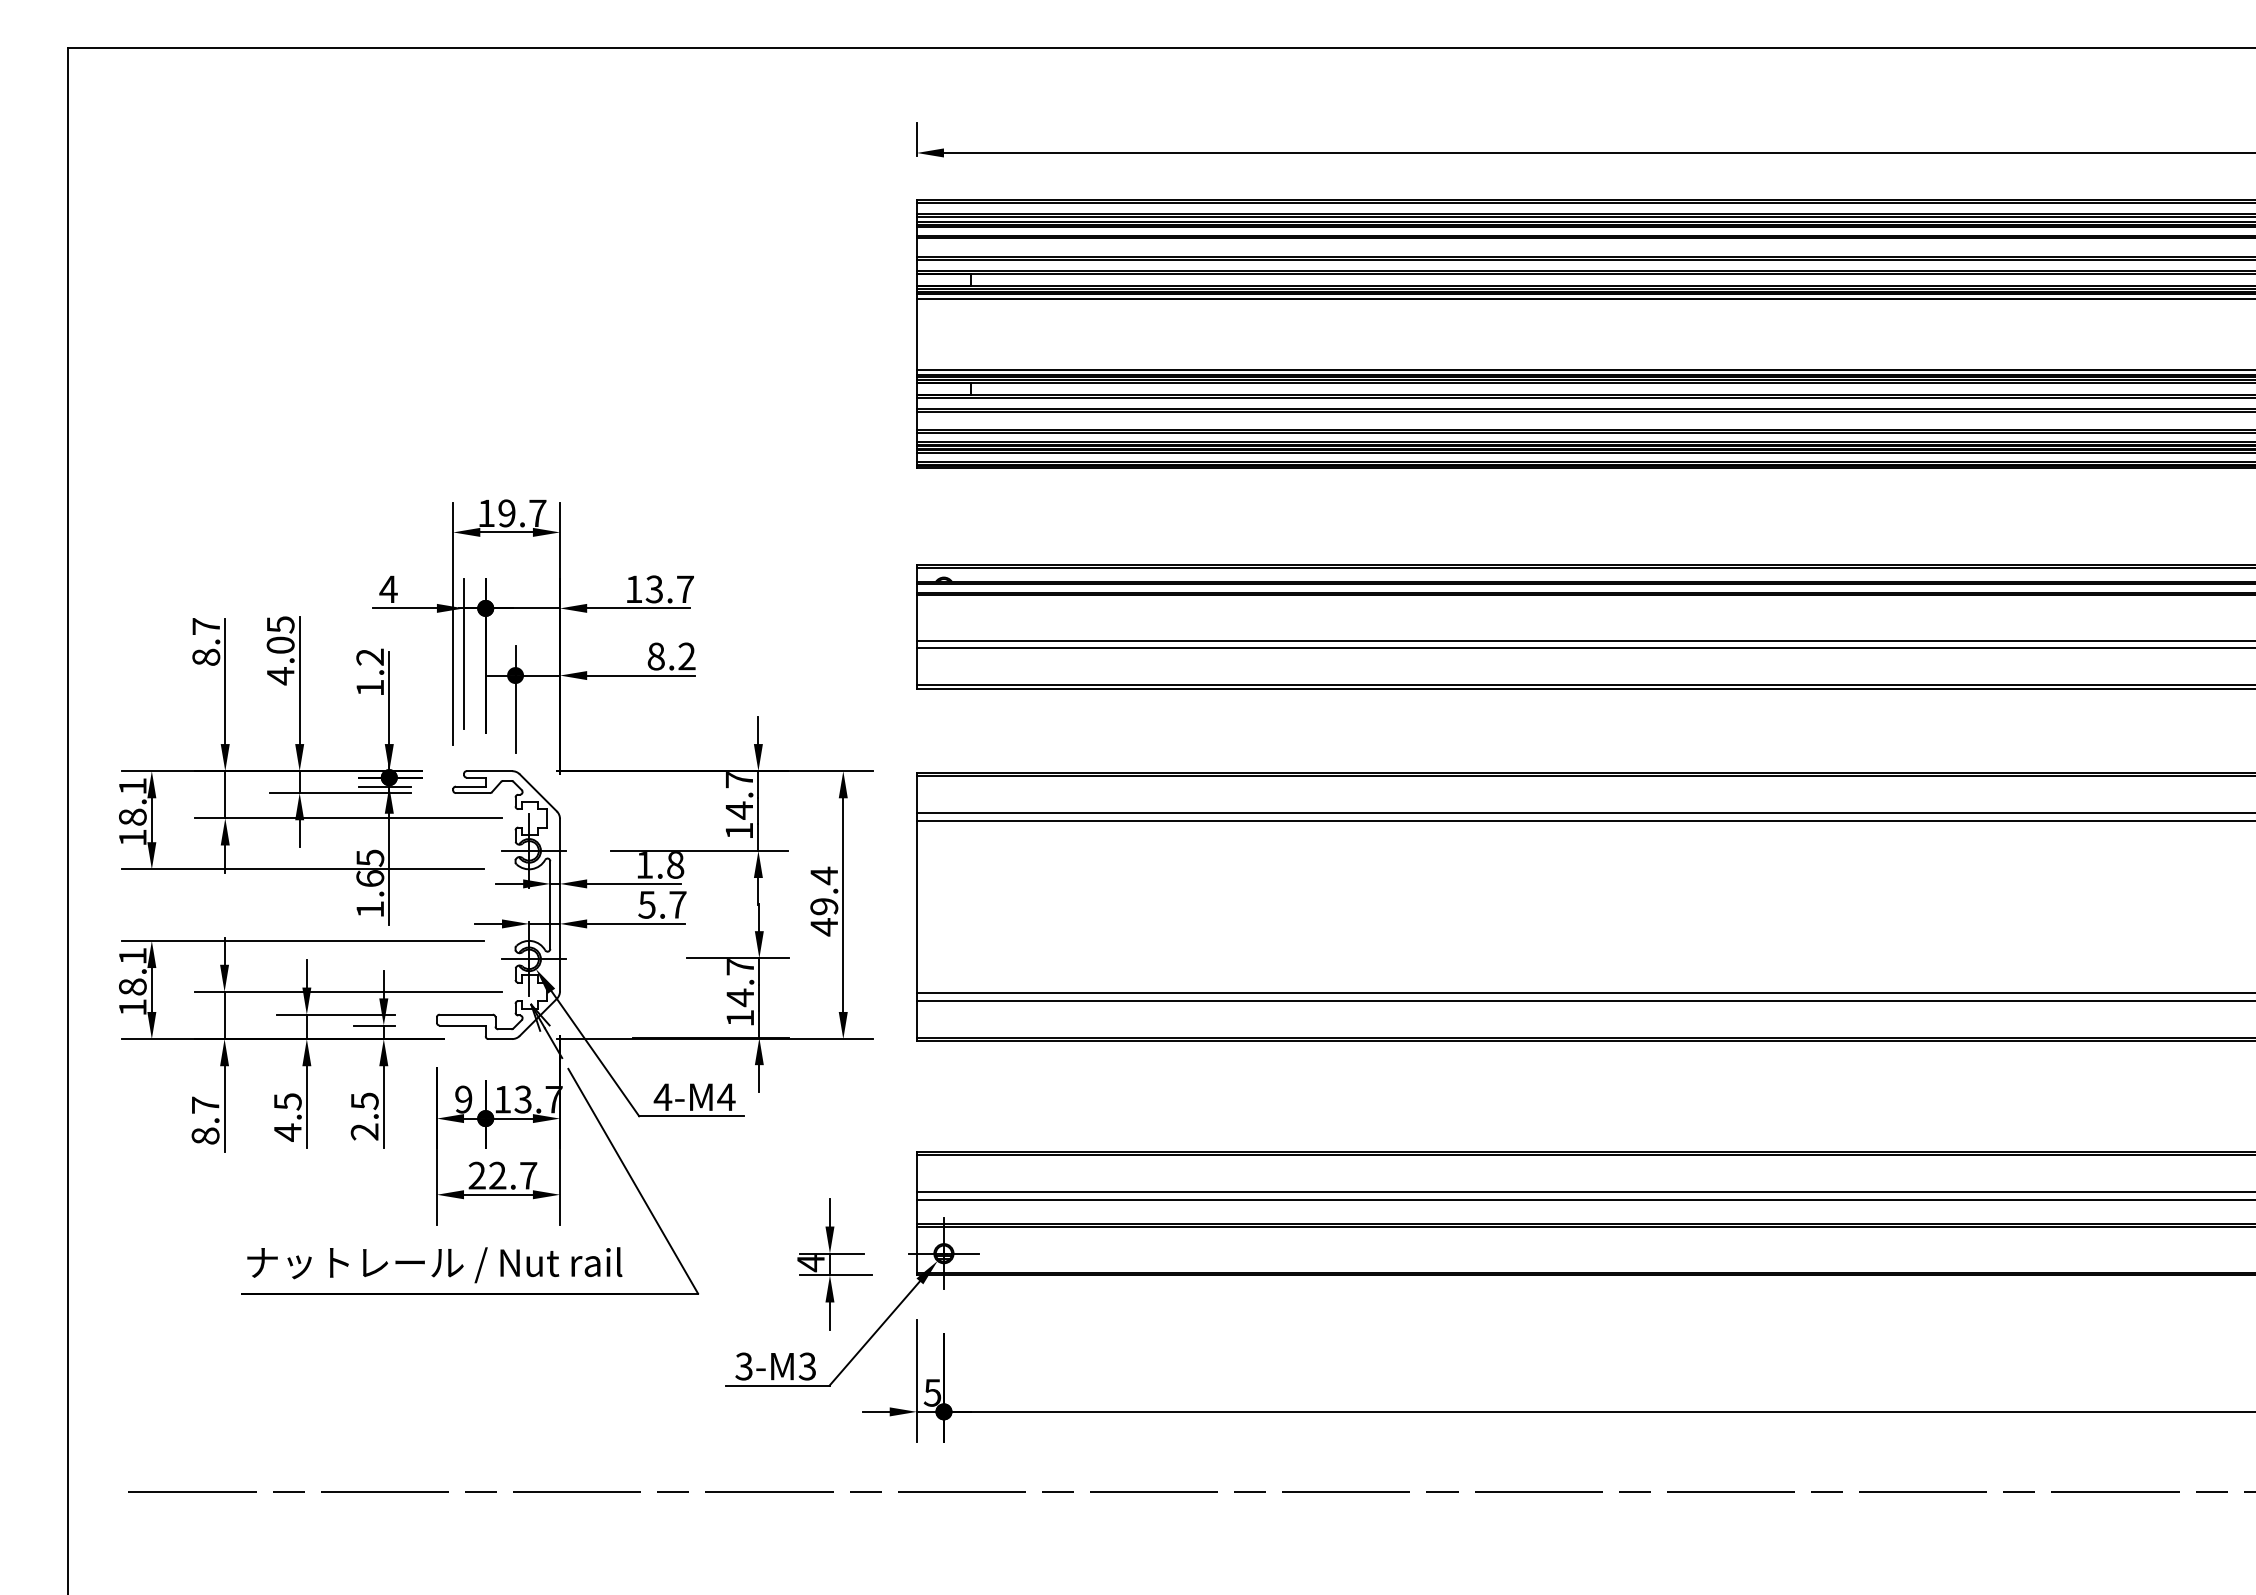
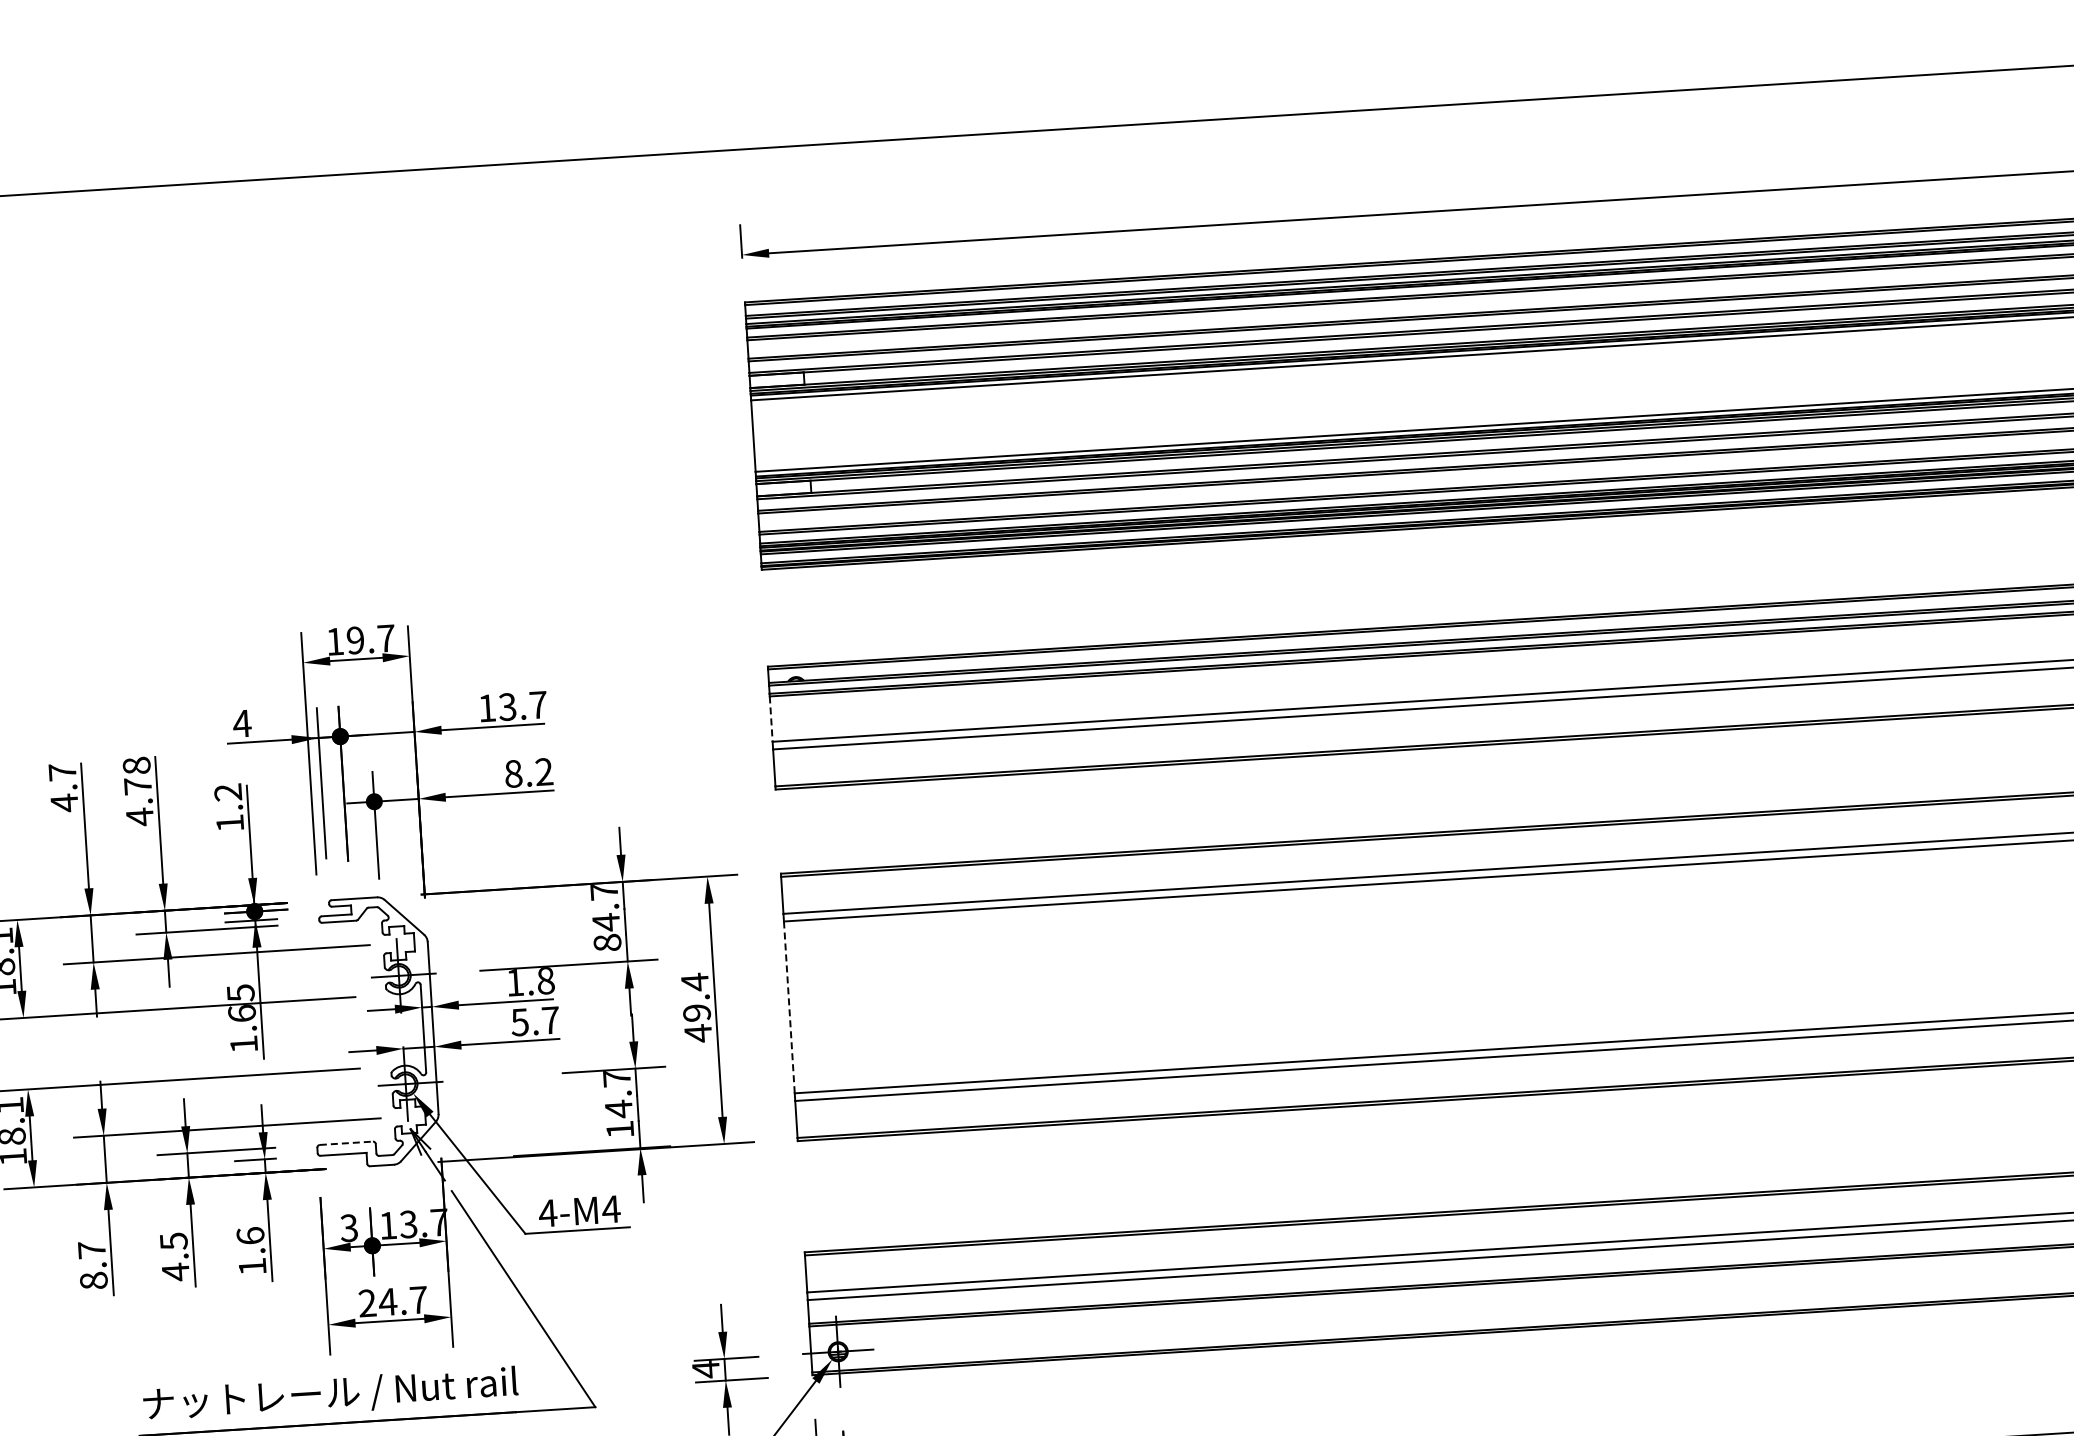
line: (916, 618) -> (770, 719), solid -> dashed
text: (280, 634) -> (137, 775), 4.05 -> 4.78
text: (206, 657) -> (64, 803), 8.7 -> 4.7
text: (739, 830) -> (607, 942), 14.7 -> 84.7
line: (916, 907) -> (789, 1008), solid -> dashed
line: (466, 1014) -> (346, 1143), solid -> dashed
text: (463, 1099) -> (349, 1228), 9 -> 3
text: (364, 1116) -> (251, 1251), 2.5 -> 1.6
text: (497, 1175) -> (387, 1301), 22.7 -> 24.7

